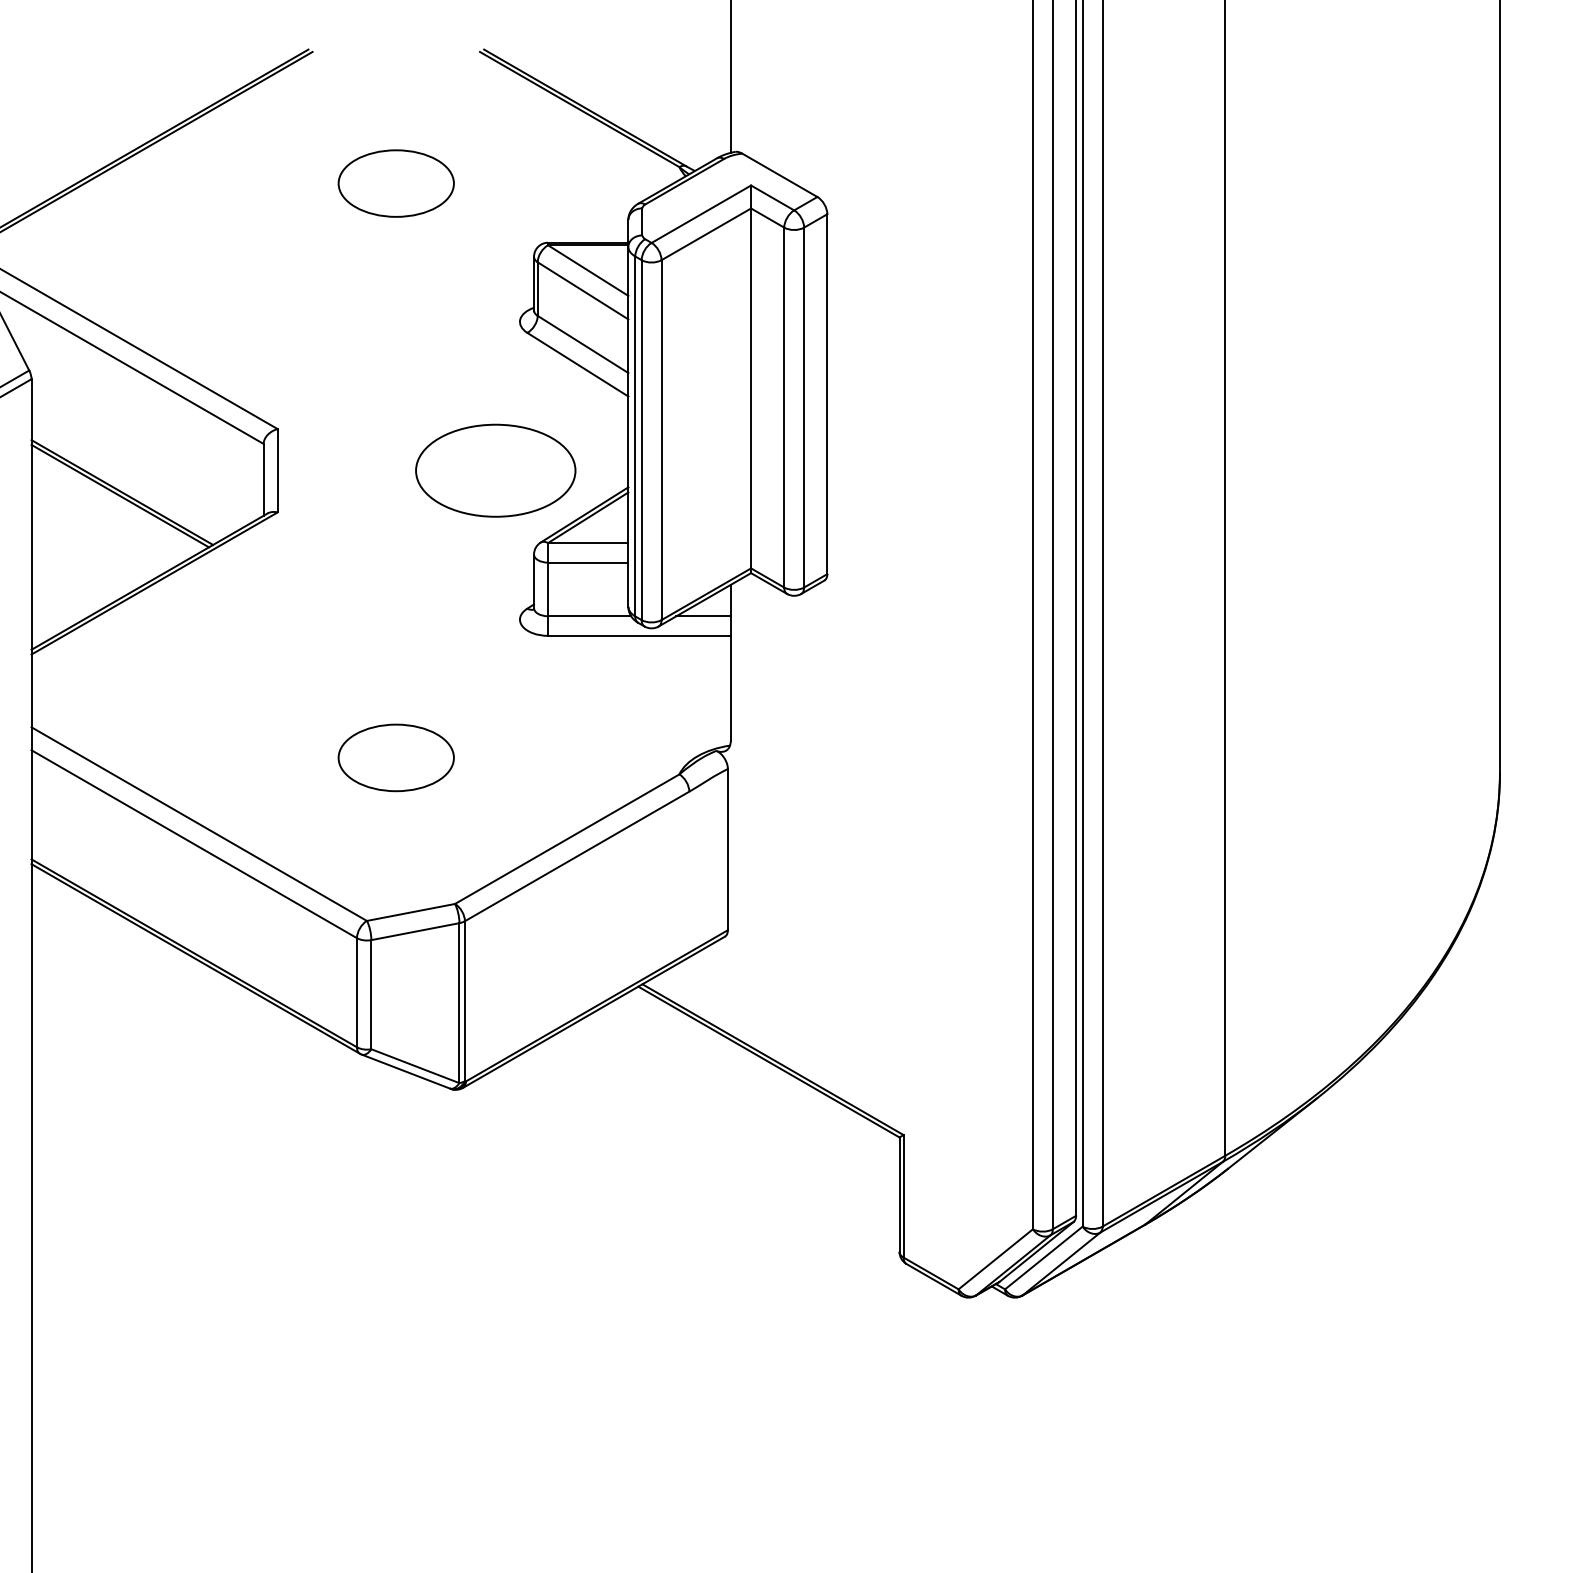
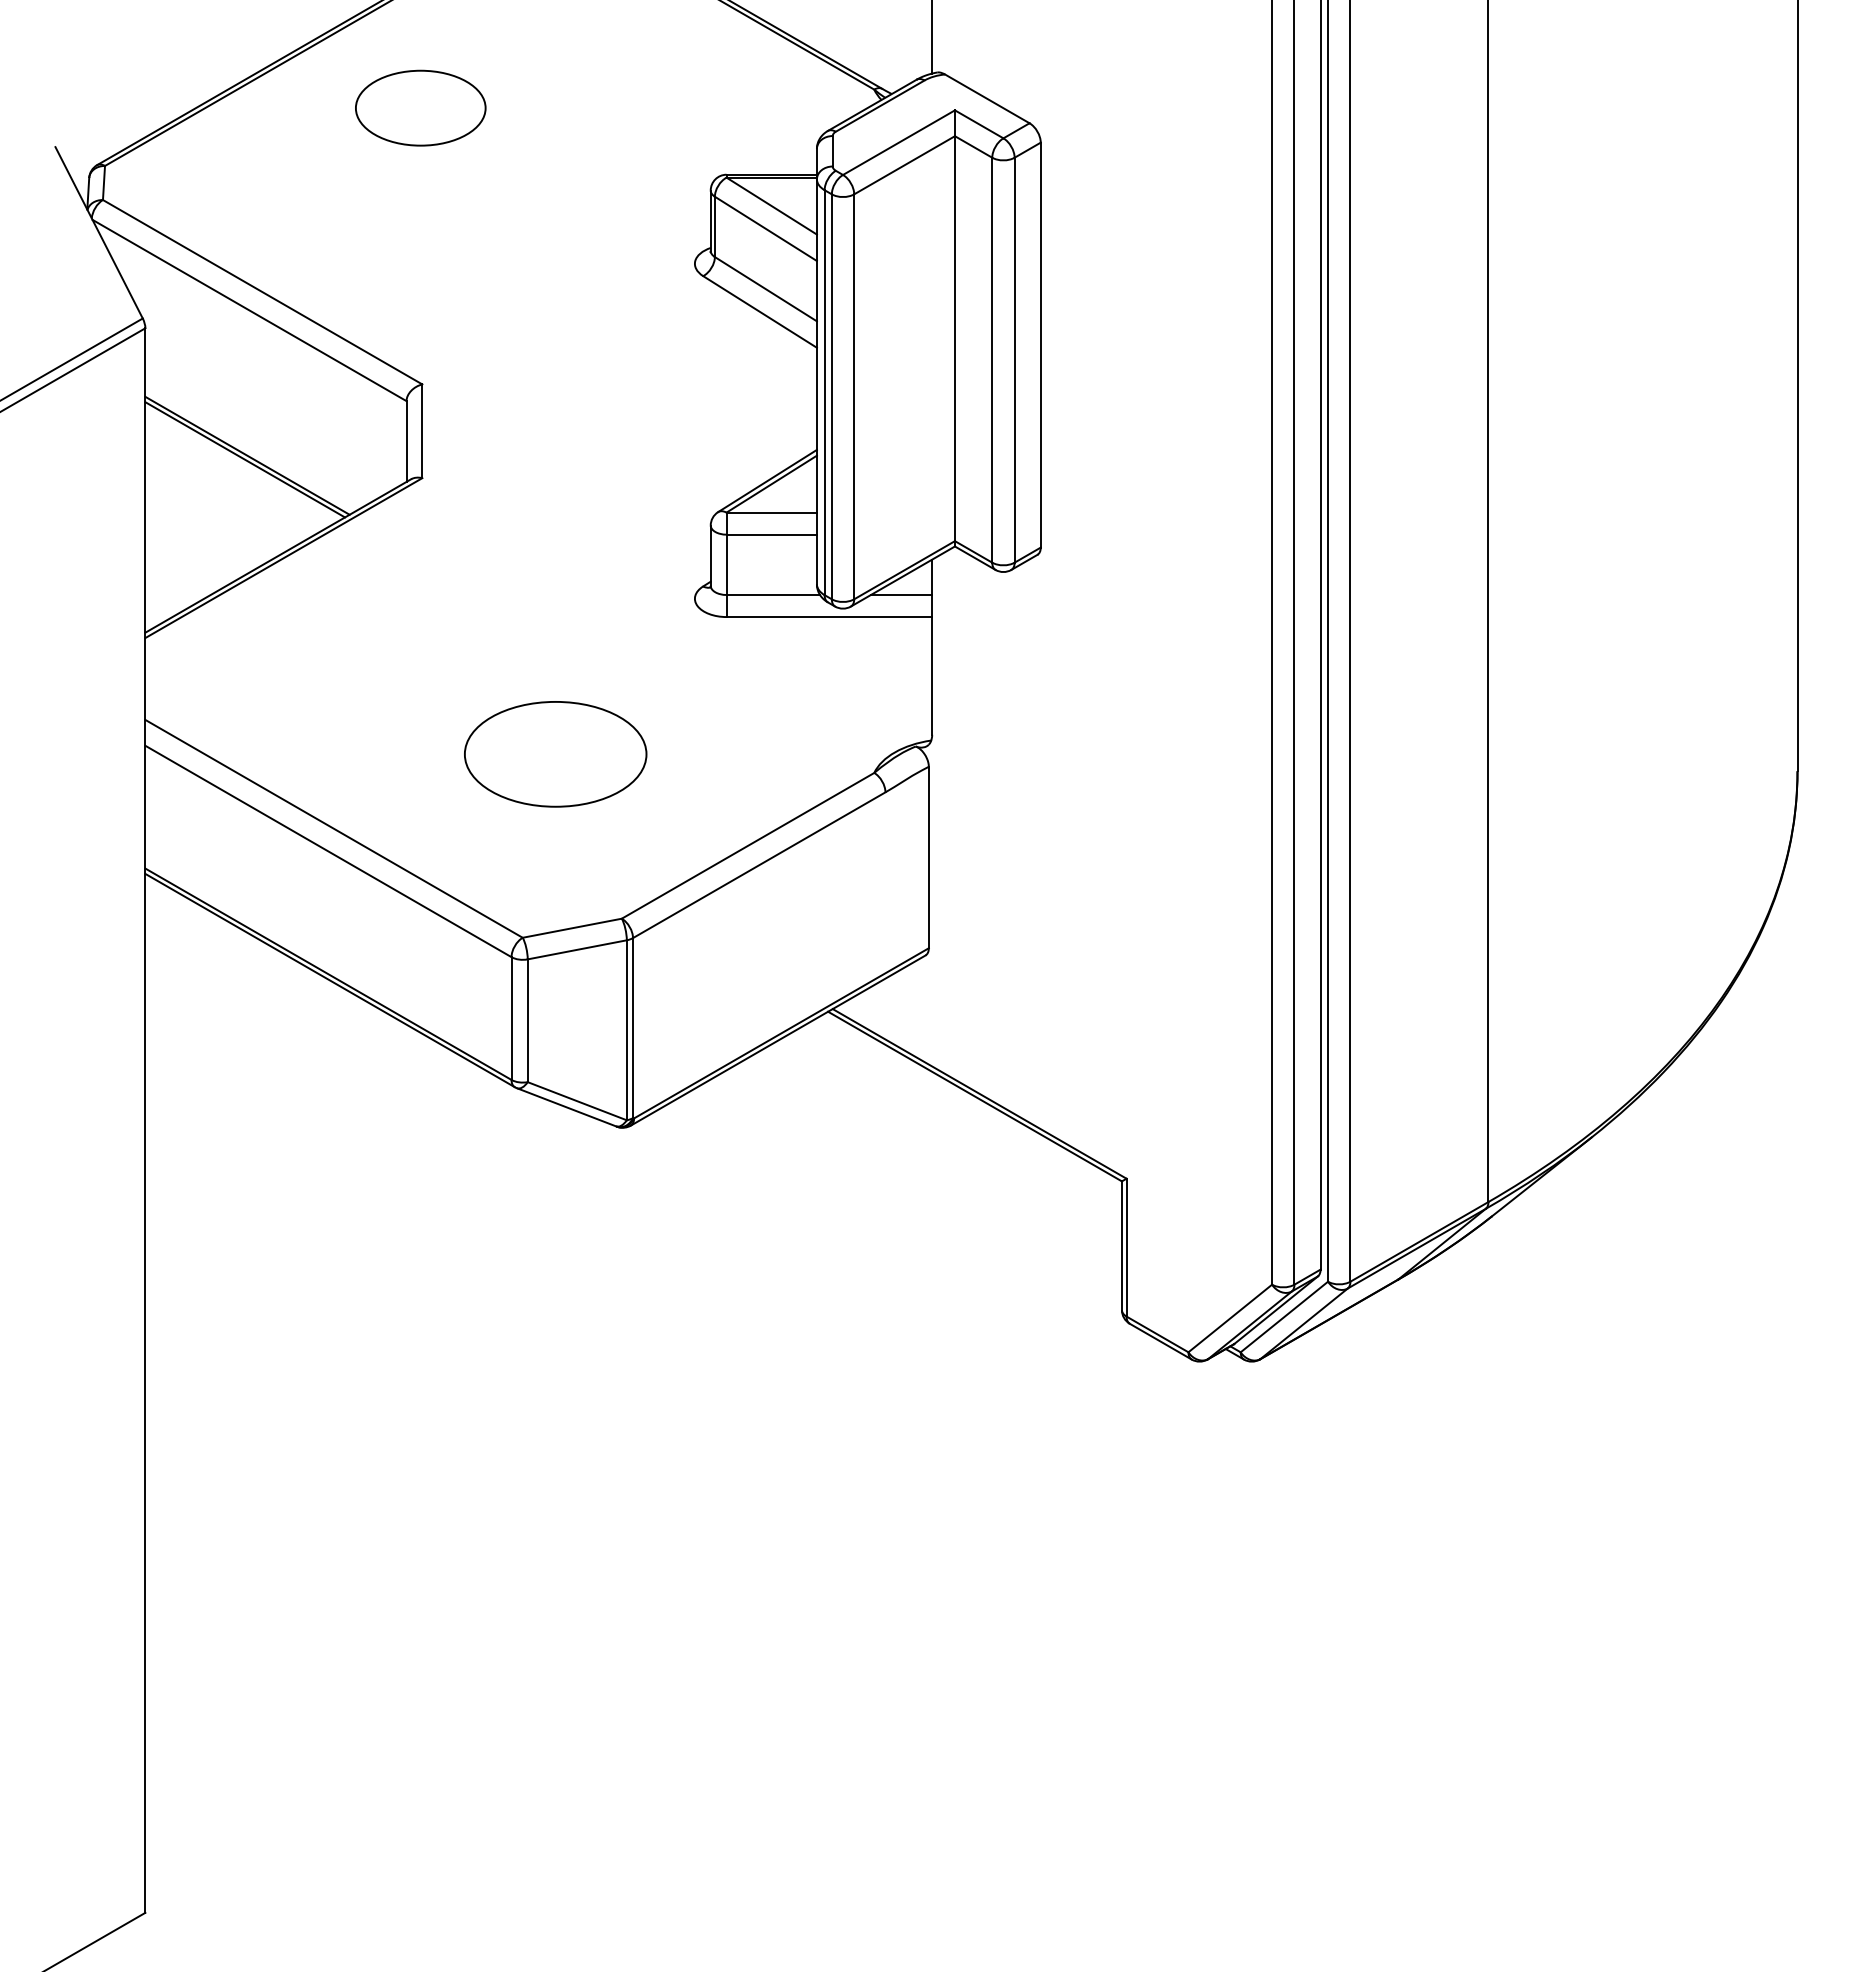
part: (396, 182) -> (420, 107), moved
part: (495, 470) -> (667, 430), removed
part: (396, 758) -> (555, 754), size x1.4

